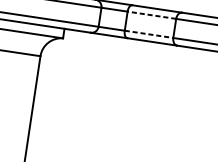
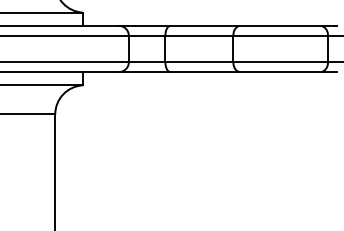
line: (152, 15) -> (199, 35), dashed -> solid
line: (149, 34) -> (199, 62), dashed -> solid

